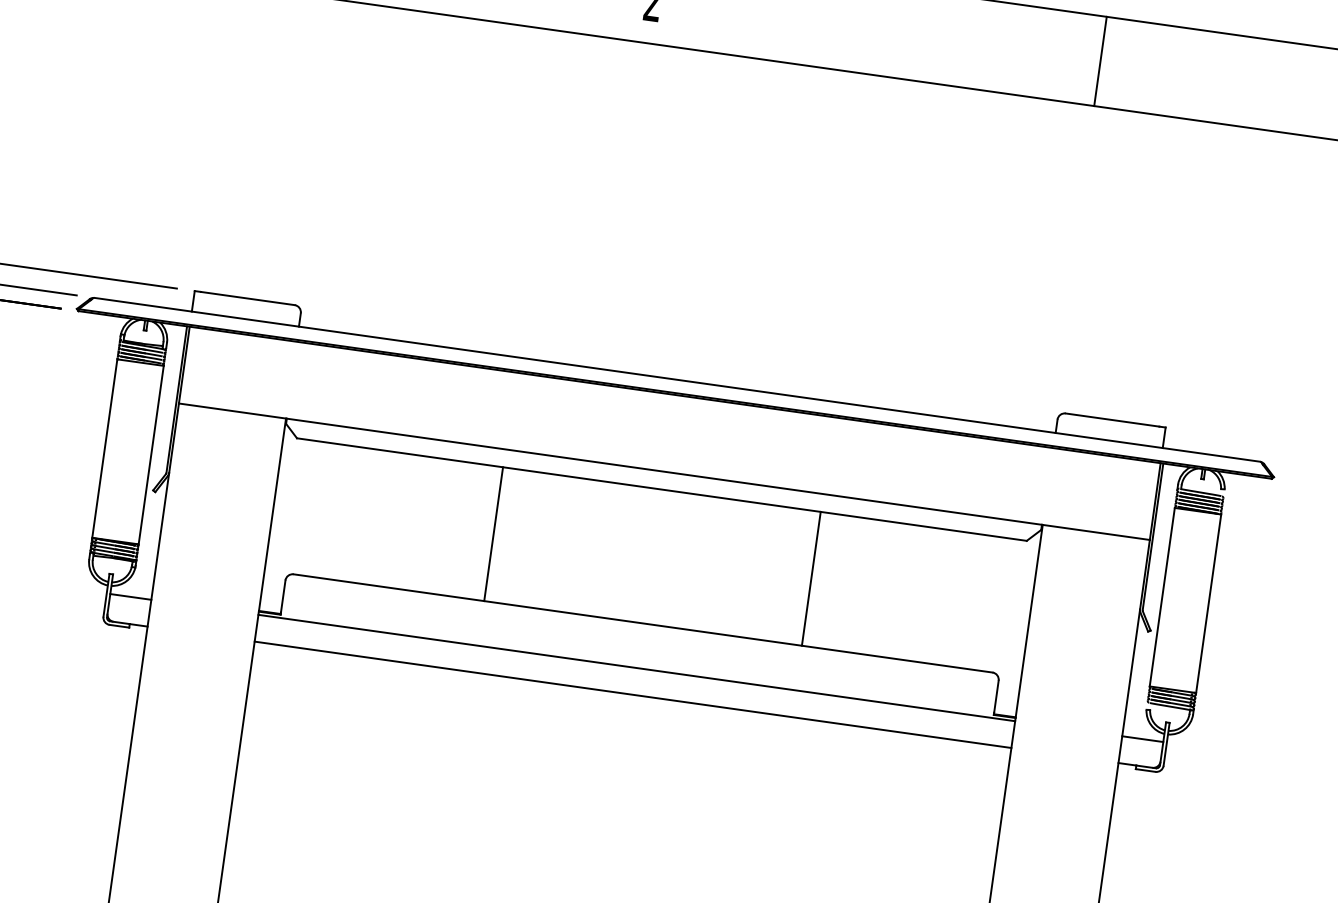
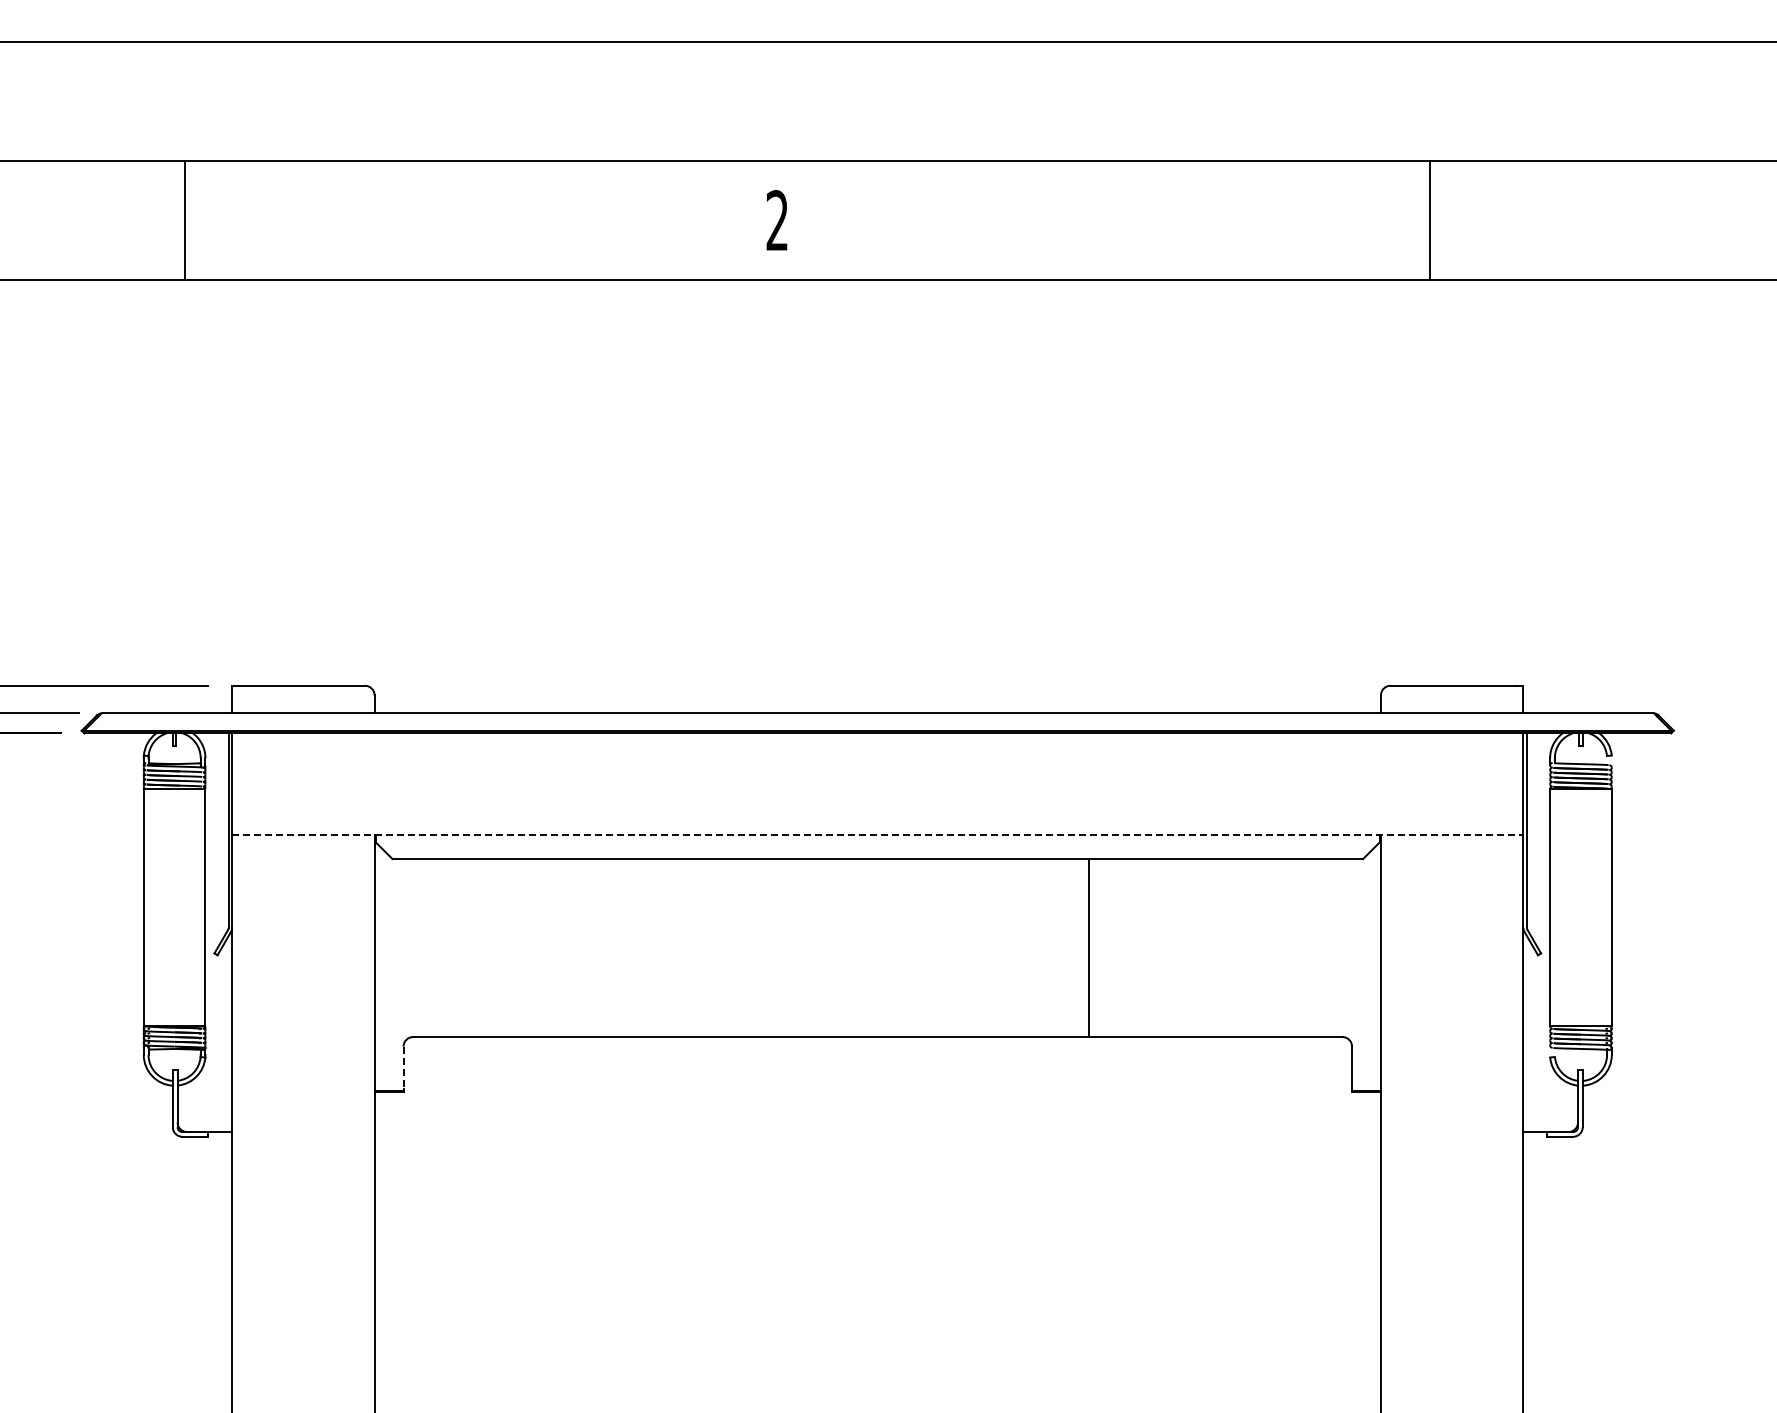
line: (1100, 60) -> (1430, 219), moved
line: (664, 471) -> (877, 835), solid -> dashed
line: (493, 534) -> (666, 948), removed
line: (130, 596) -> (204, 1096), removed
line: (283, 596) -> (403, 1068), solid -> dashed
line: (636, 668) -> (877, 1096), removed
line: (632, 695) -> (877, 1132), removed
line: (1142, 739) -> (1550, 1096), removed

